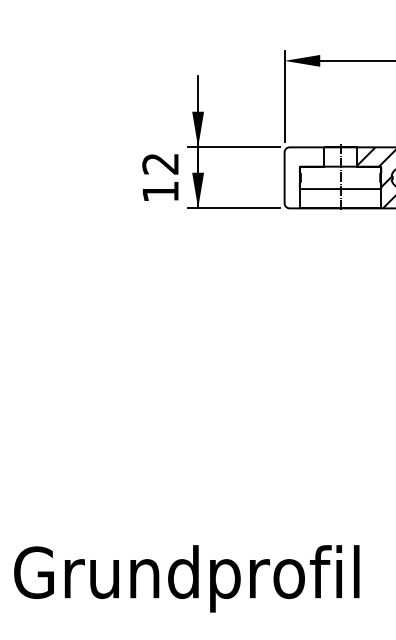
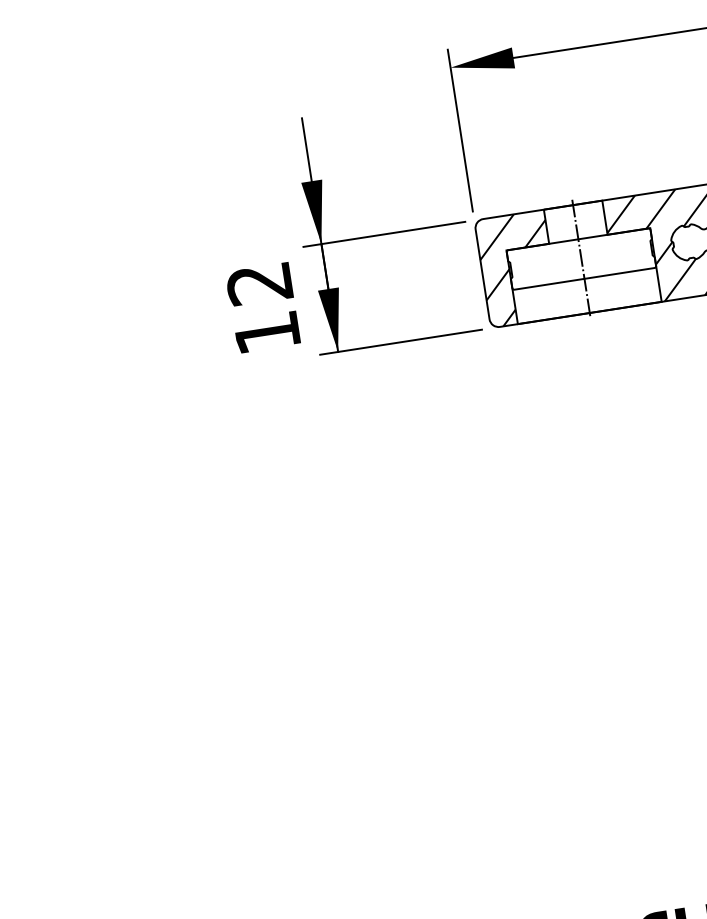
hatch: (304, 177) -> (517, 268), added

